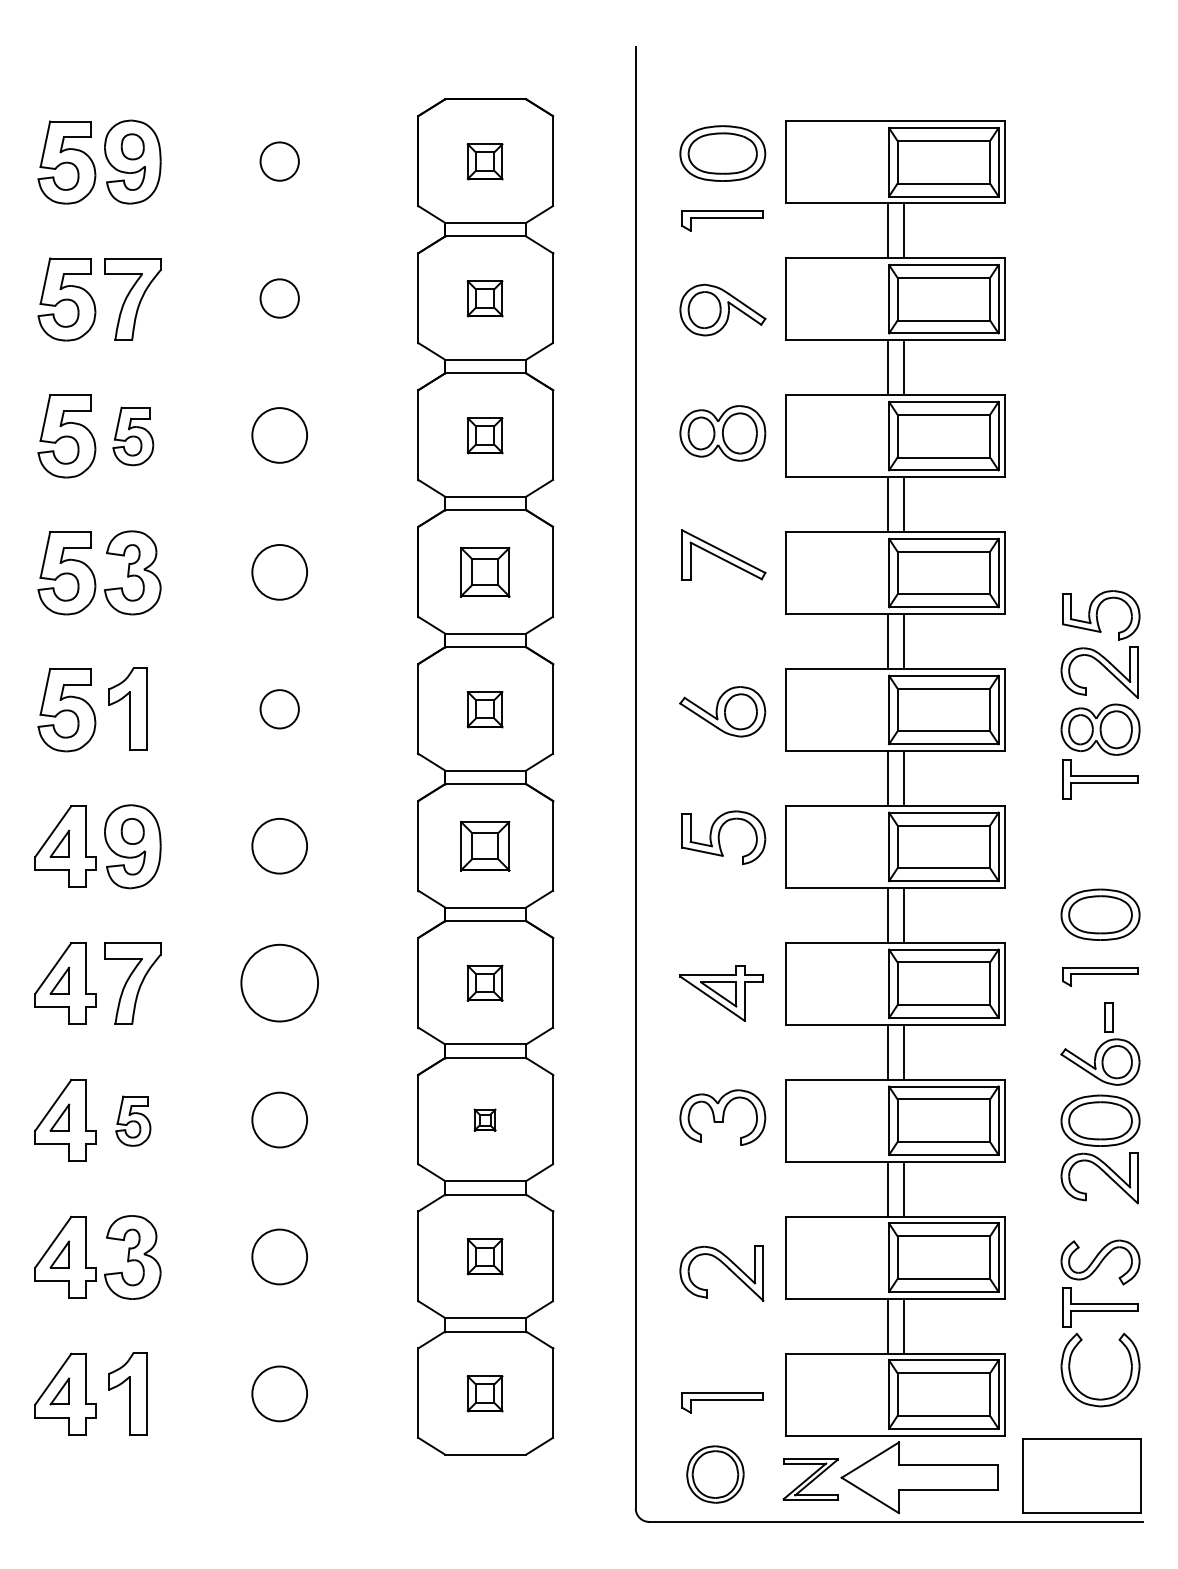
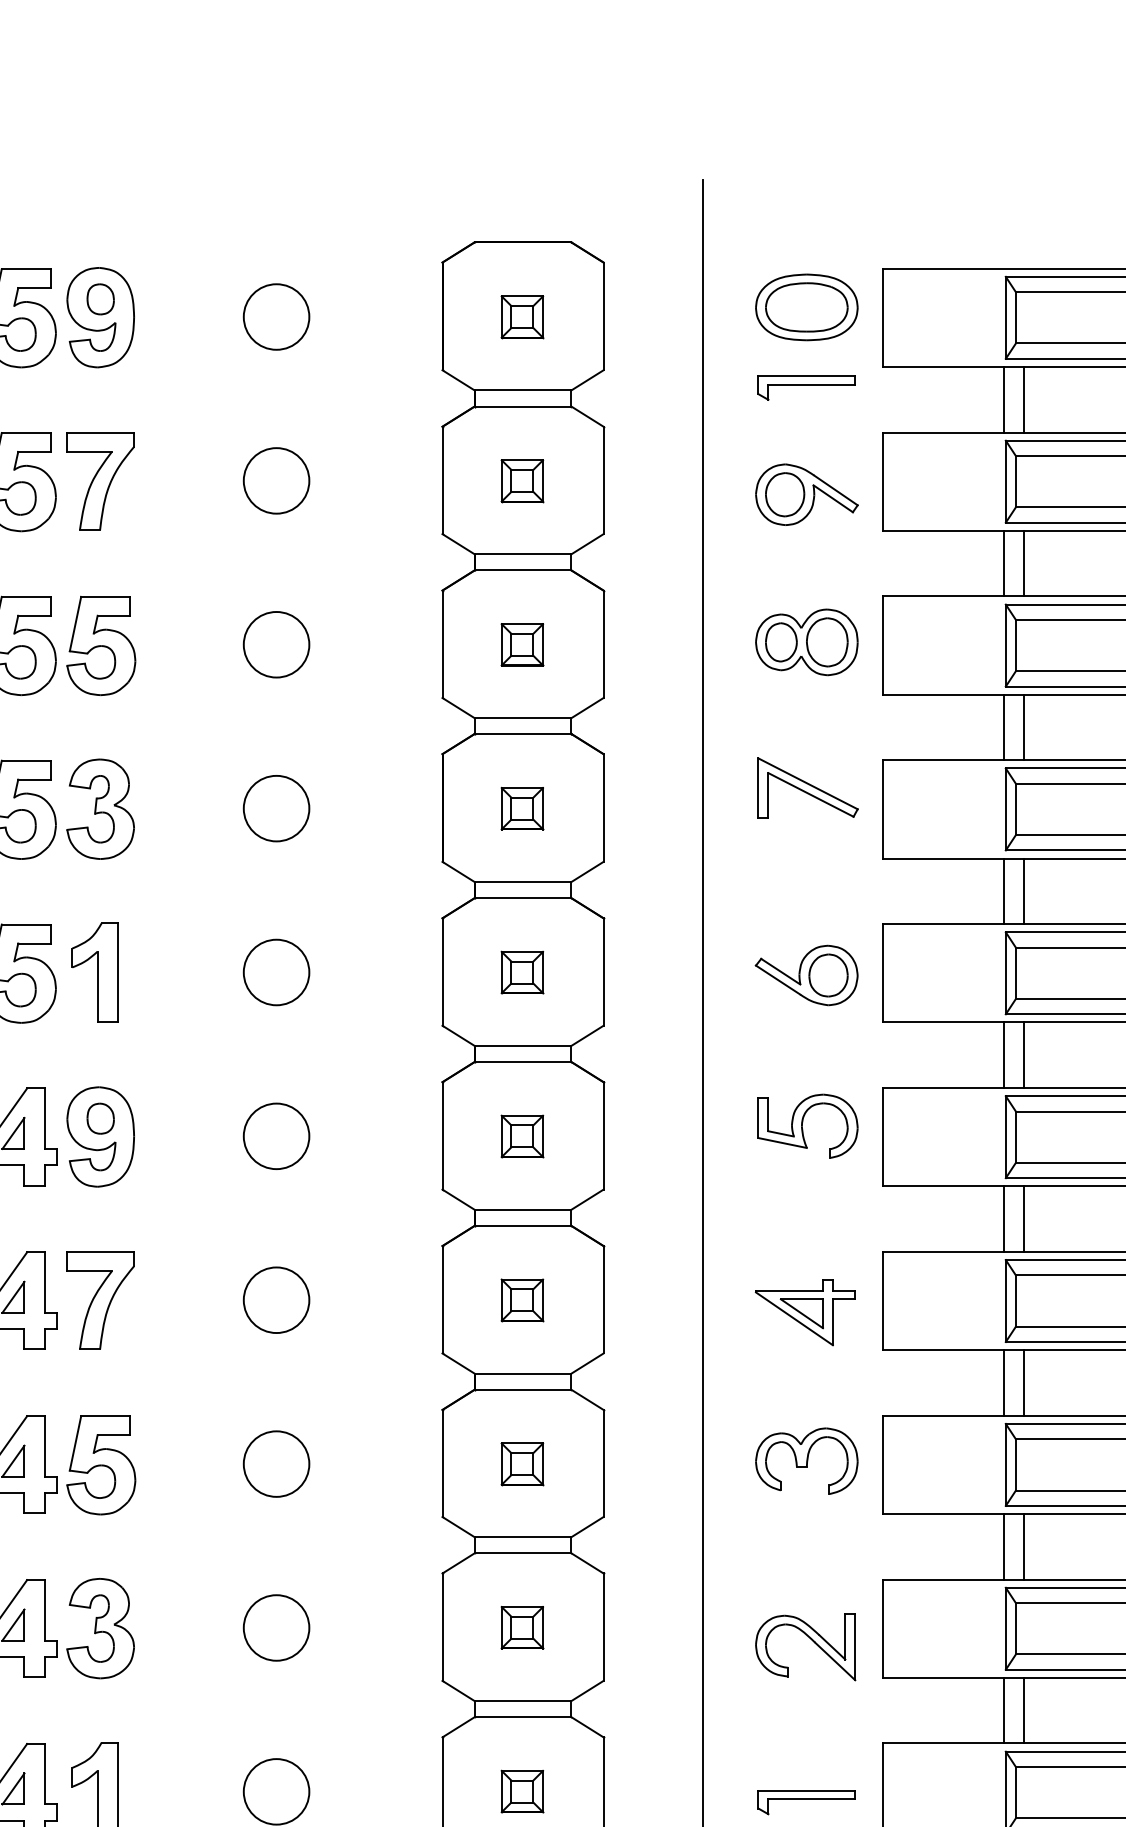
circle: (279, 161) -> (276, 316), size x1.43
circle: (279, 298) -> (276, 480), size x1.43
part: (133, 436) -> (101, 646), size x1.43
part: (484, 572) -> (521, 808), size x0.71
circle: (279, 708) -> (276, 971), size x1.43
part: (484, 846) -> (521, 1136), size x0.71
circle: (279, 982) -> (276, 1299), size x0.71
part: (484, 1119) -> (521, 1463), size x1.67
part: (133, 1121) -> (101, 1465), size x1.67

